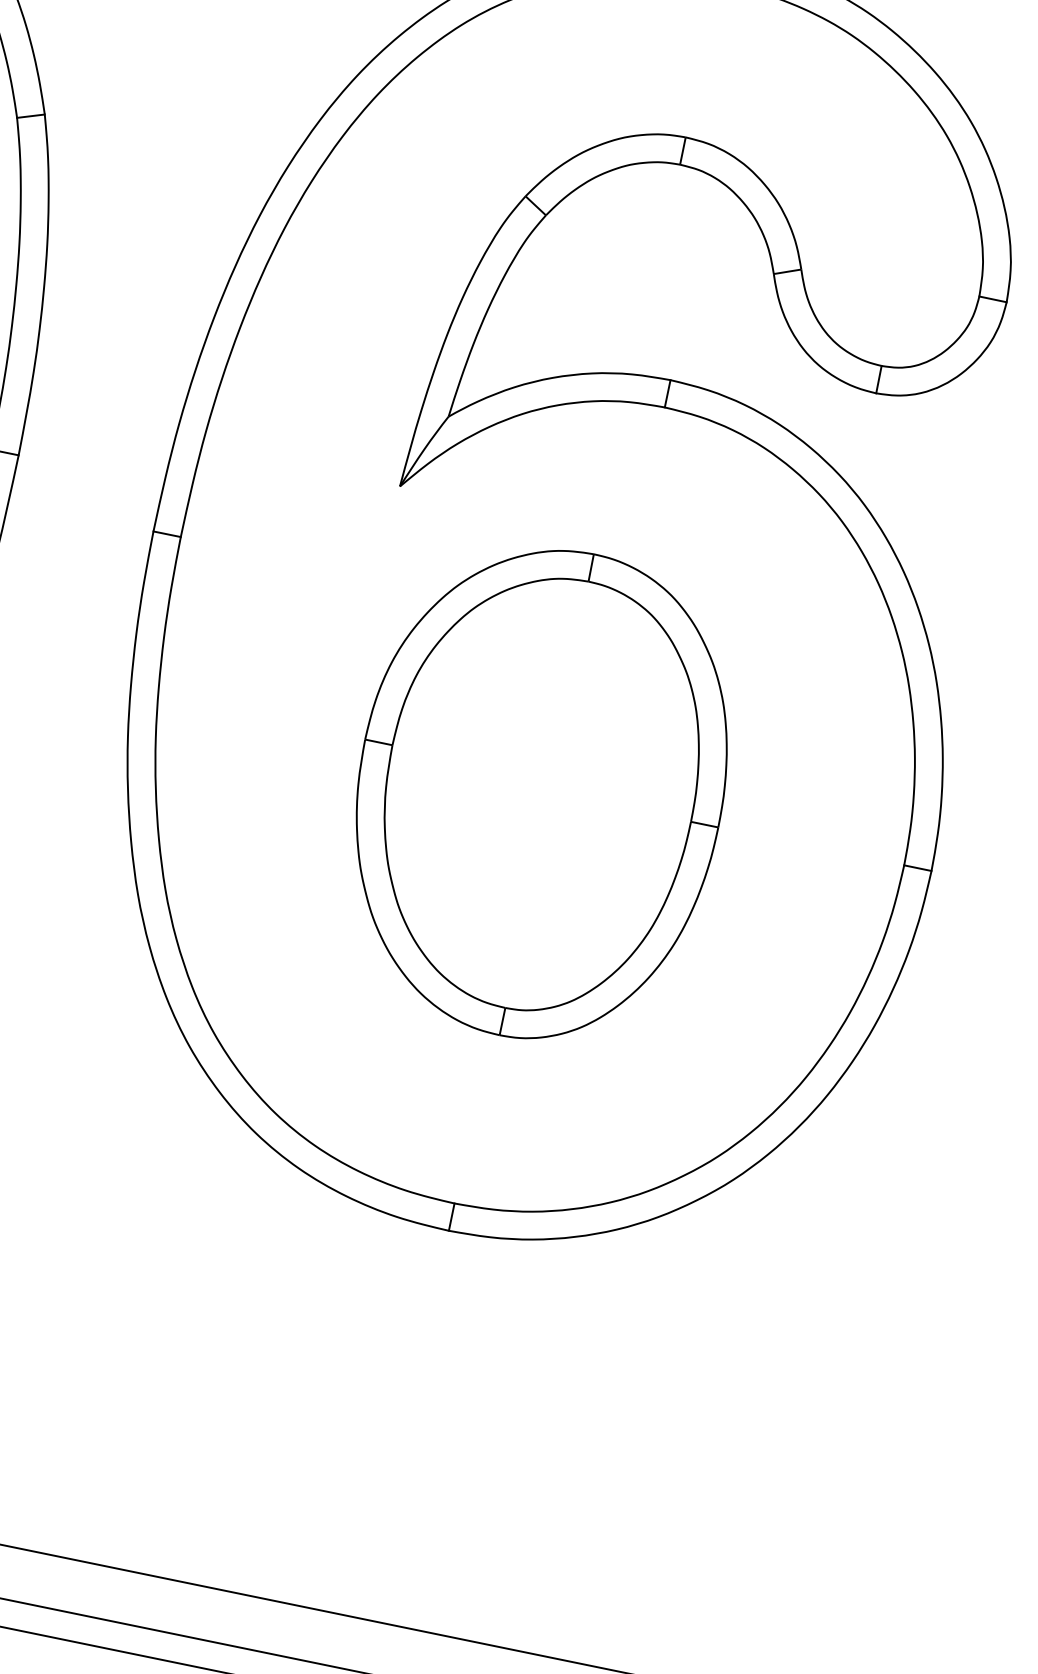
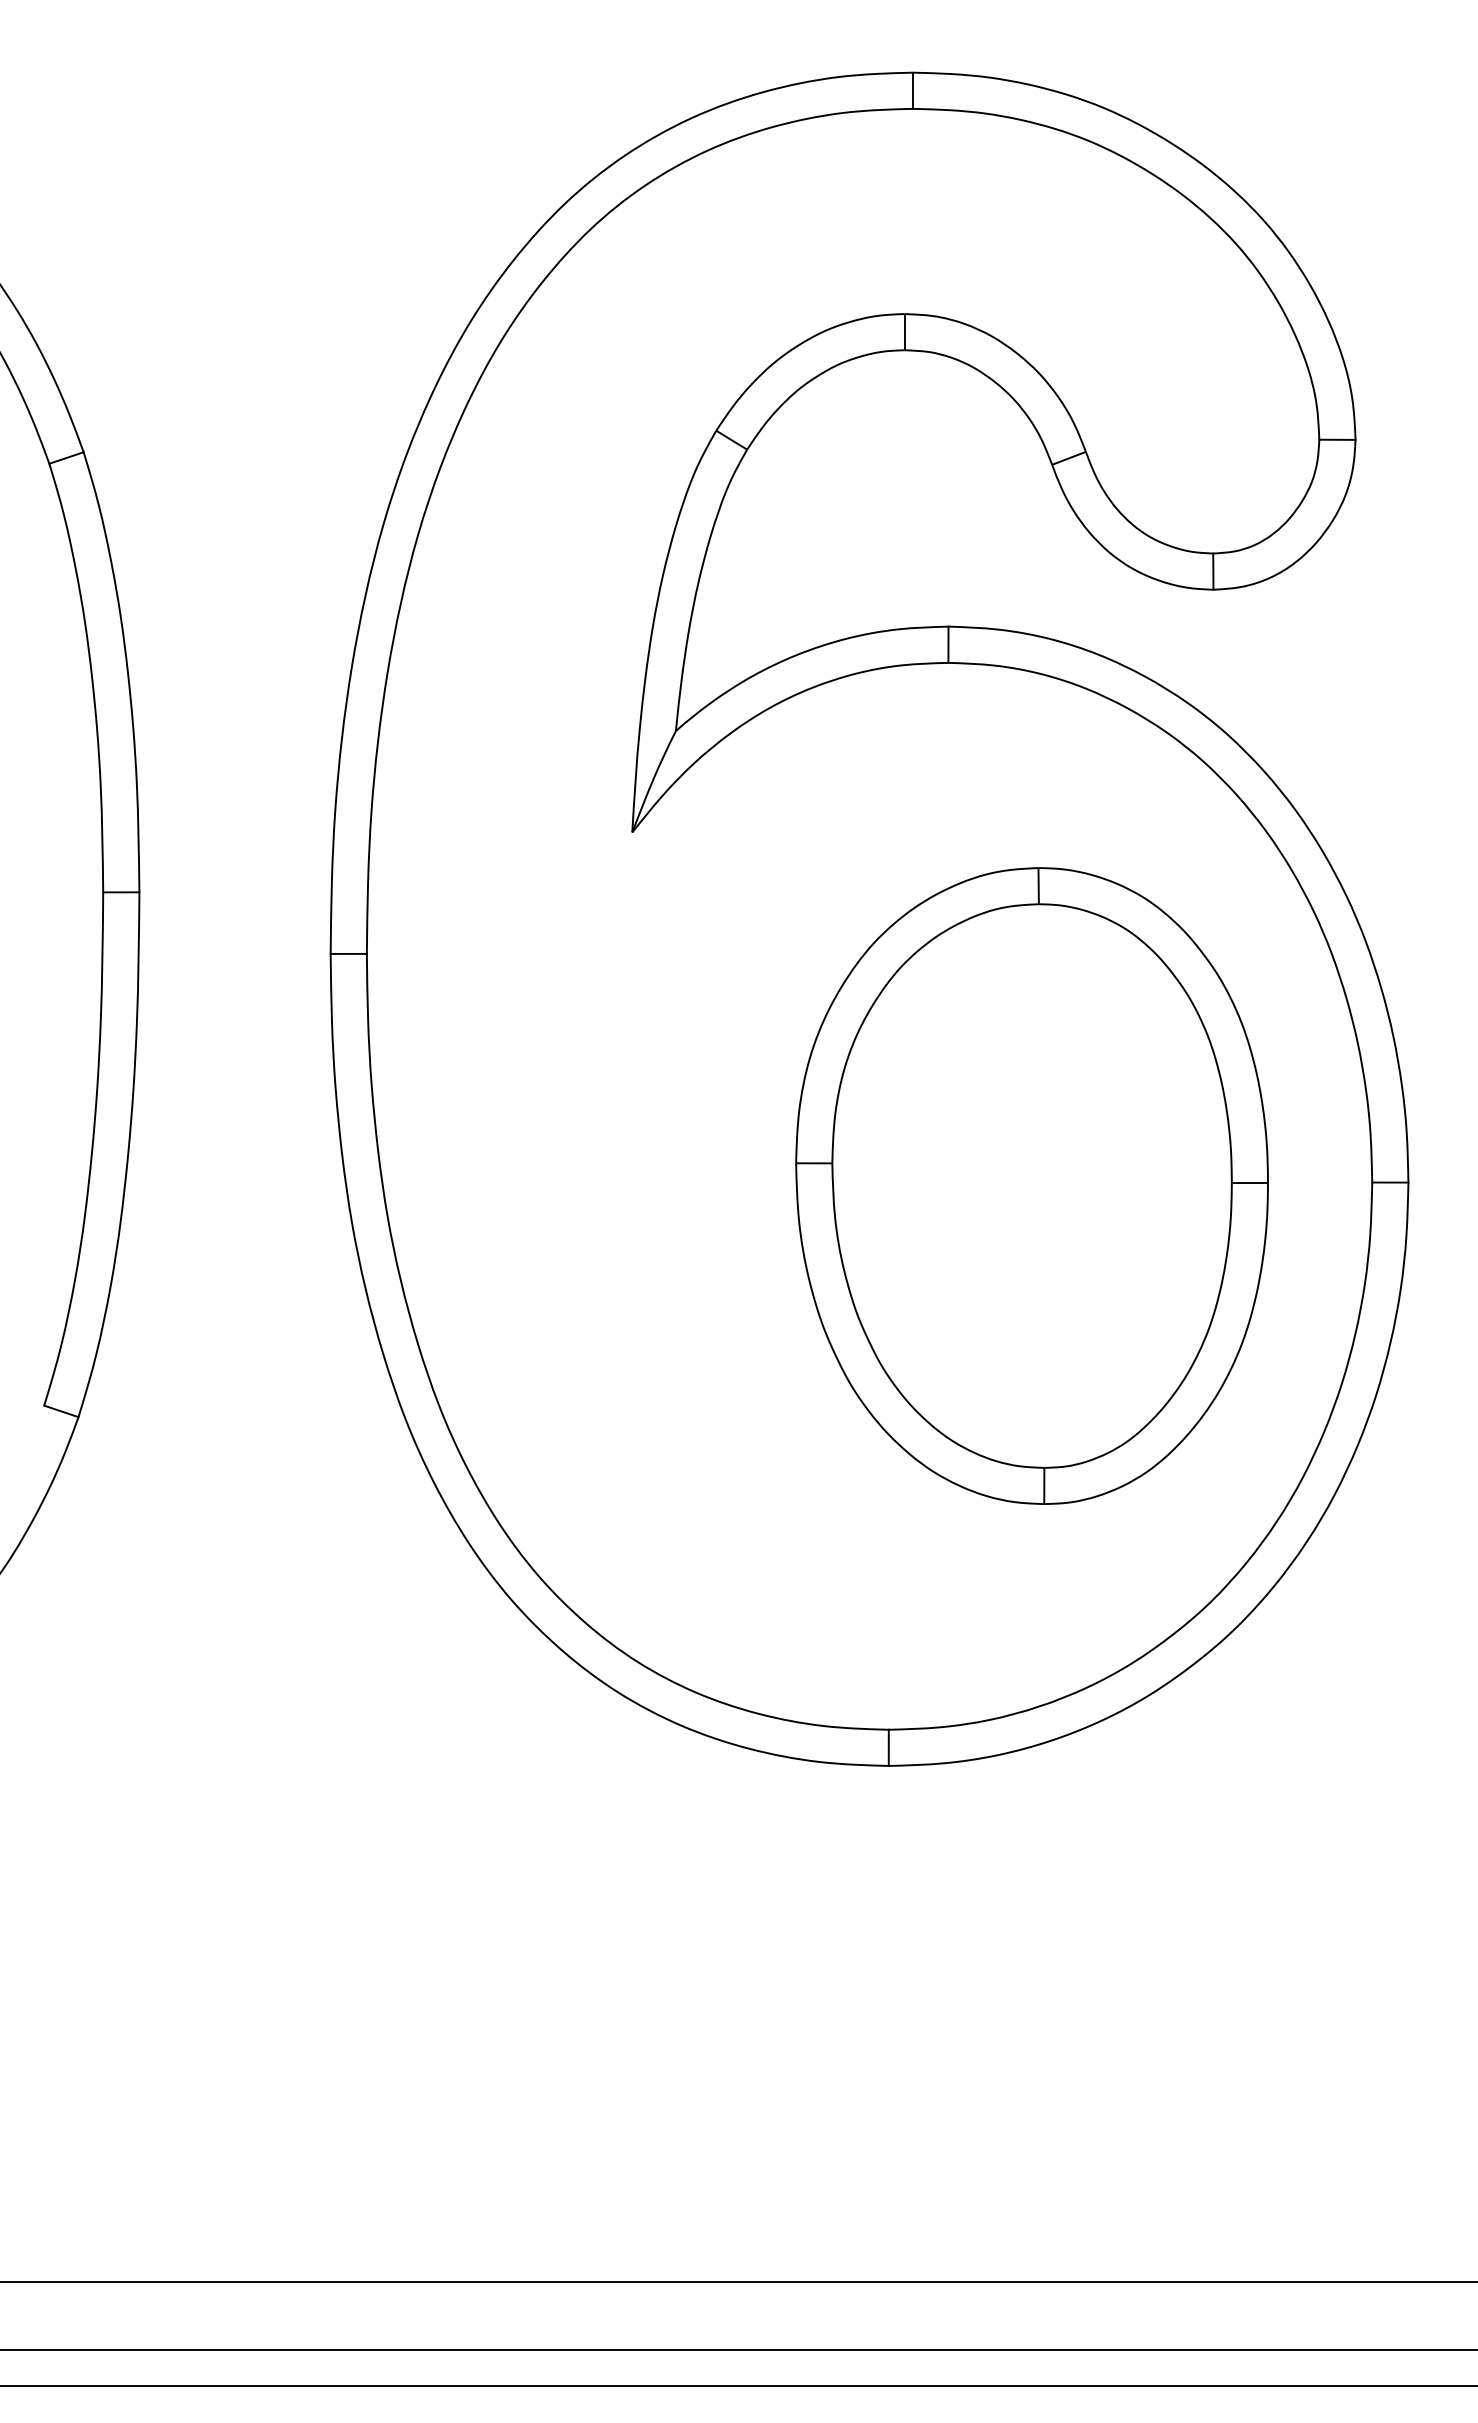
part: (539, 792) -> (1031, 1185), moved

